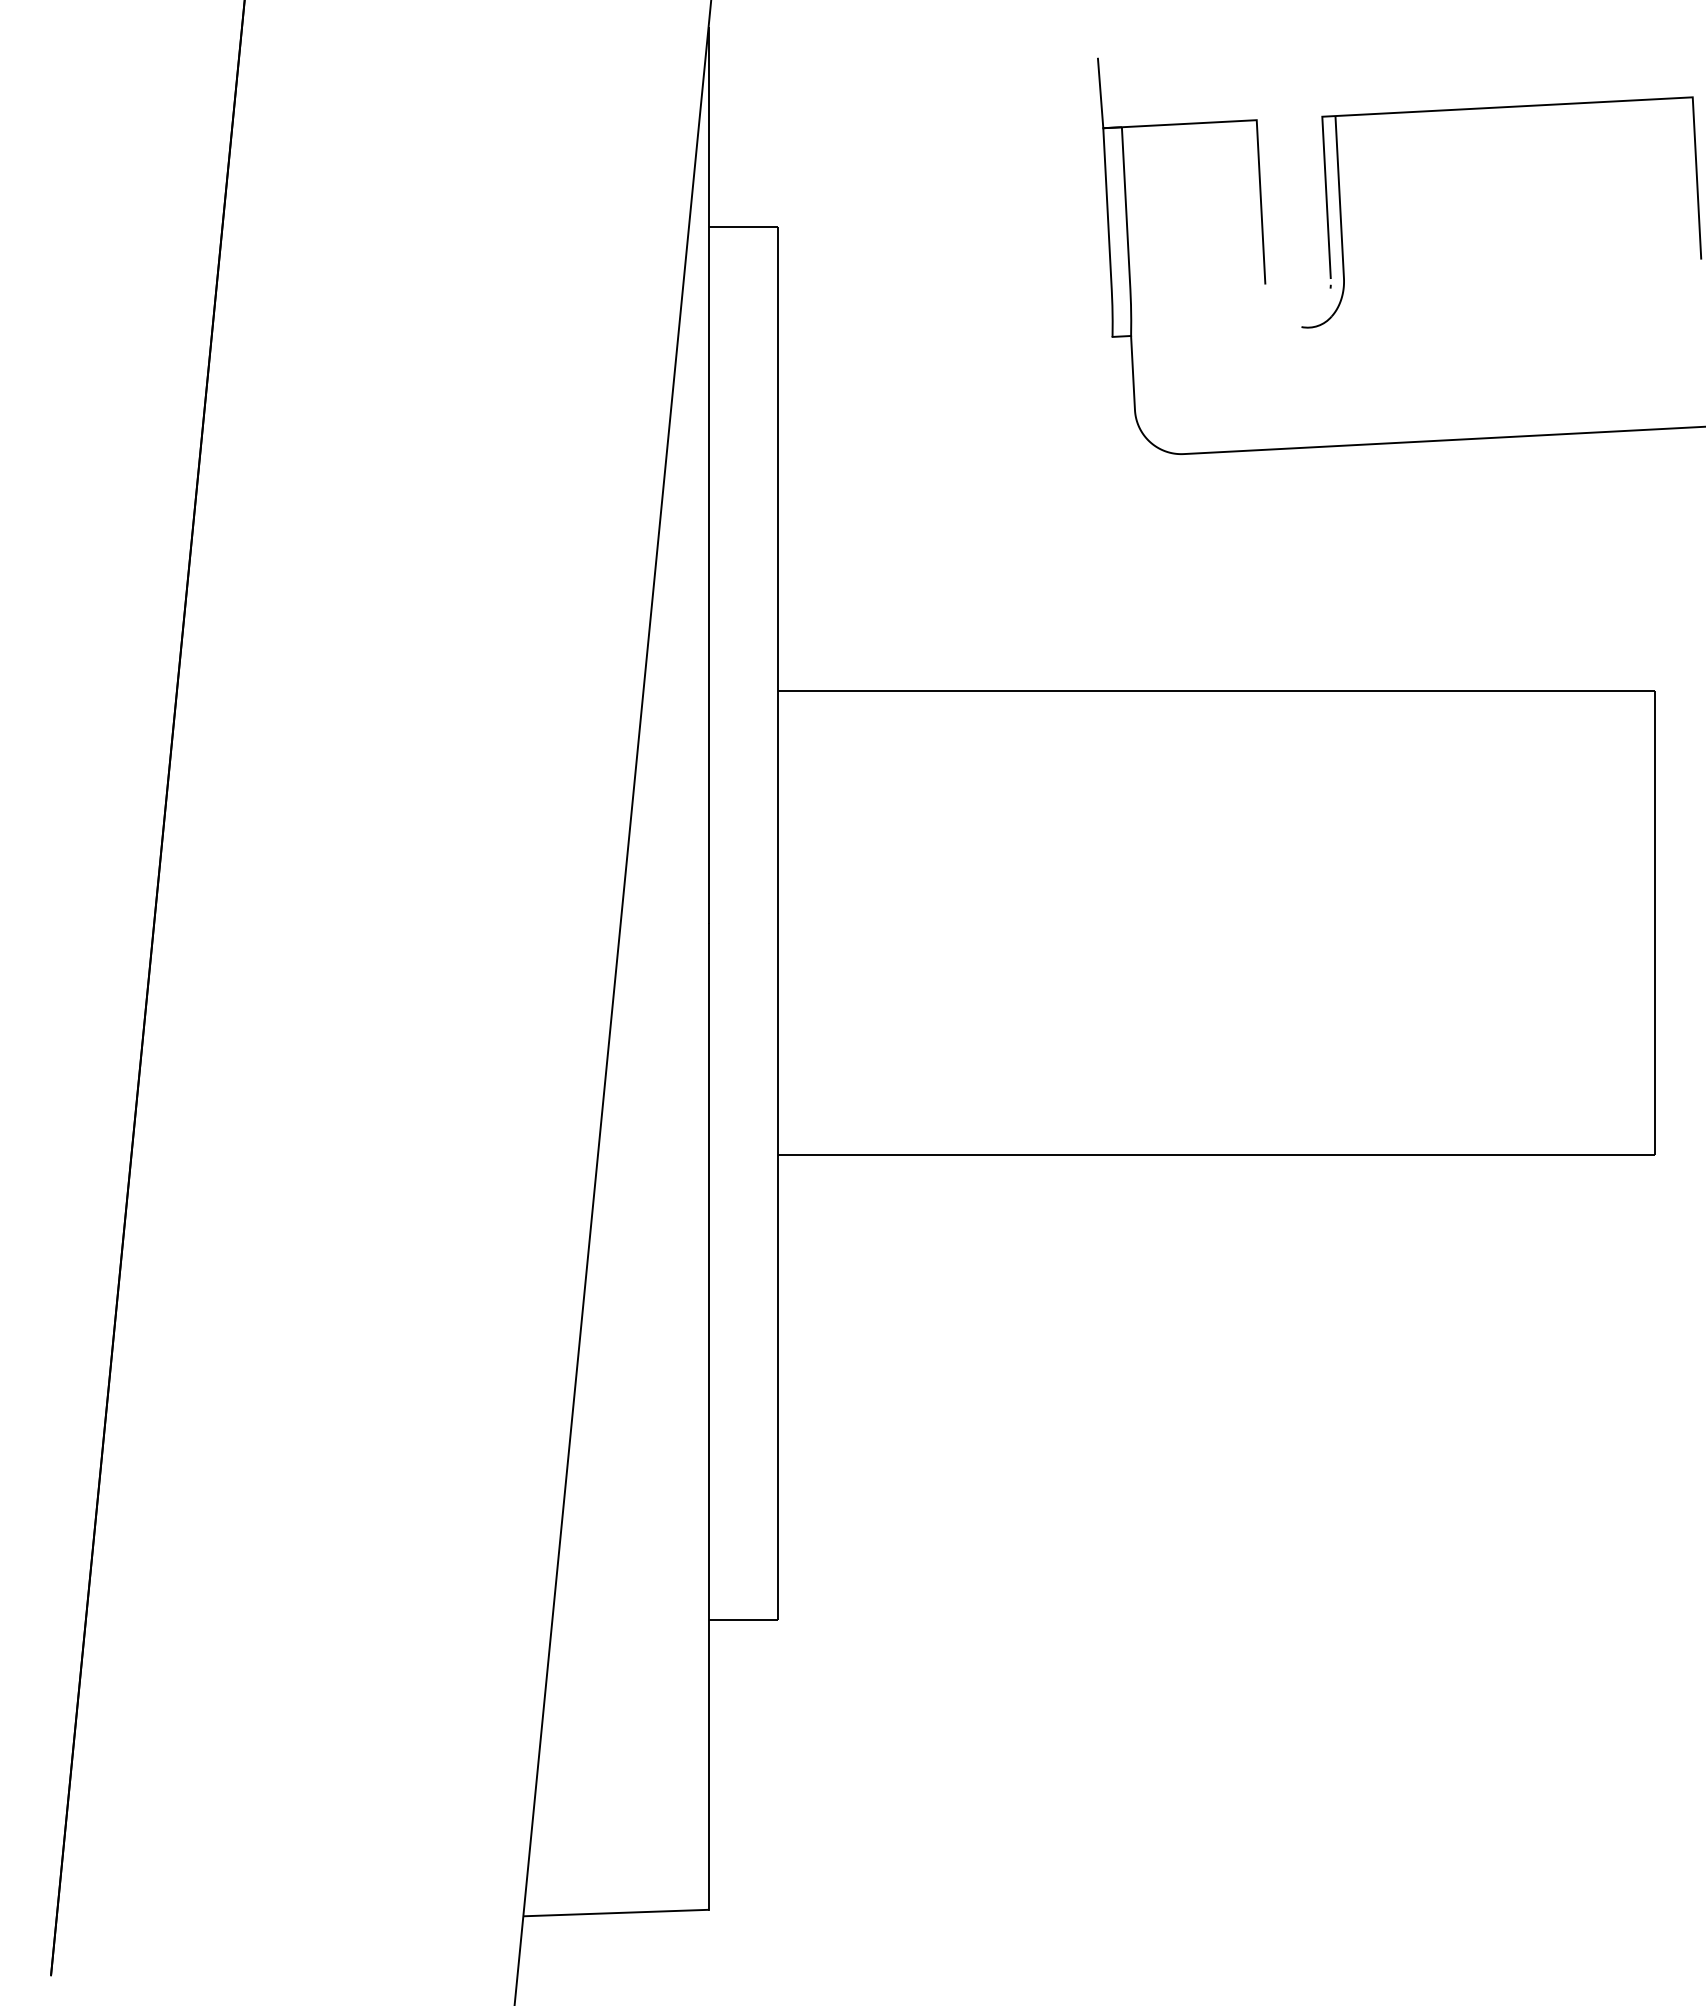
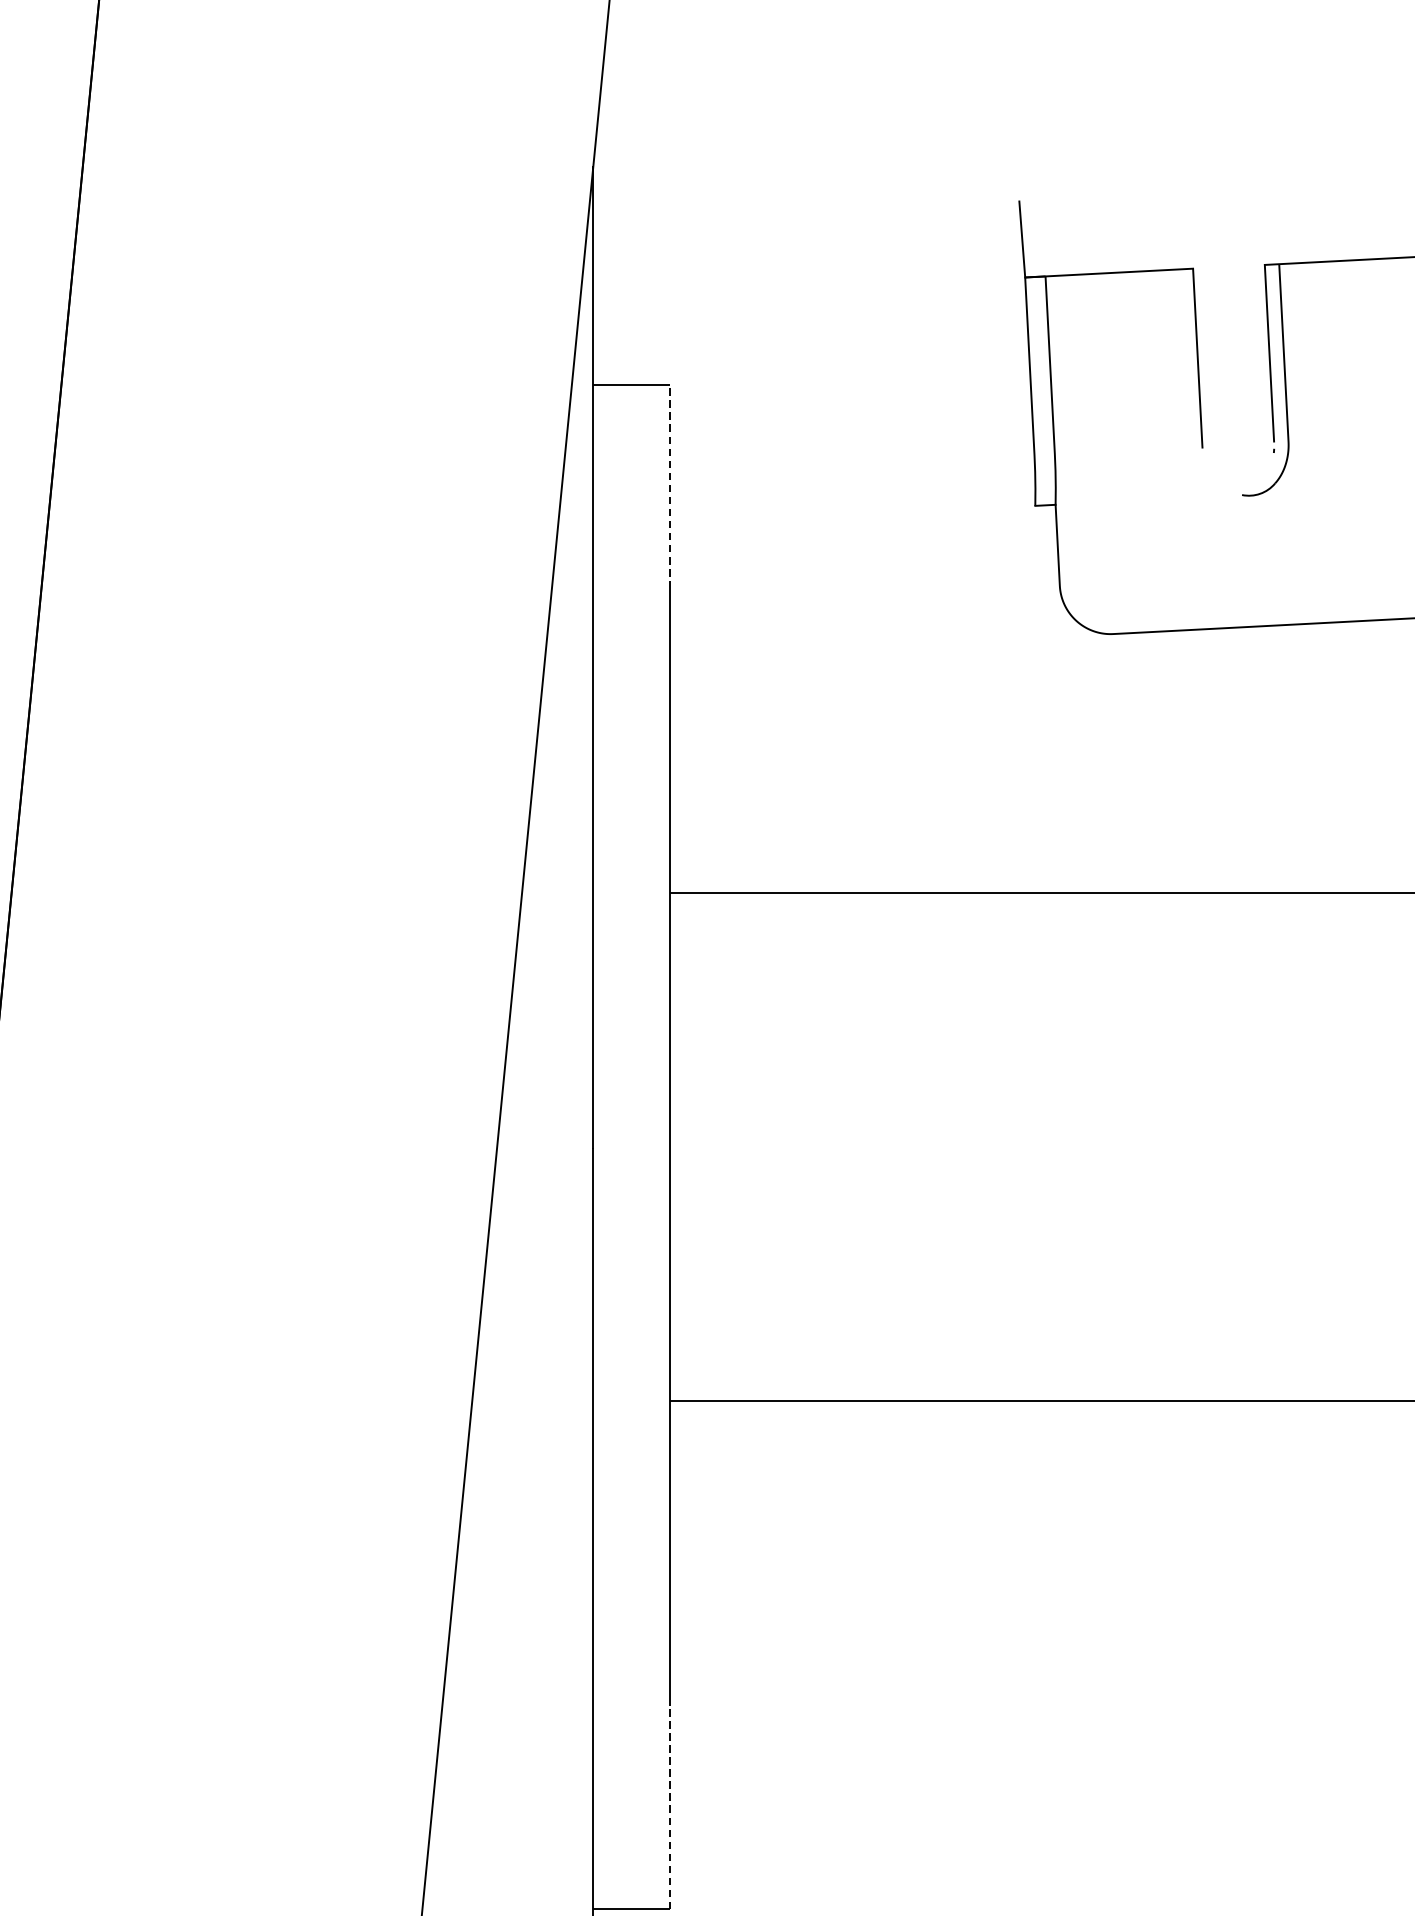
line: (778, 319) -> (669, 486), solid -> dashed
line: (778, 1526) -> (669, 1807), solid -> dashed

